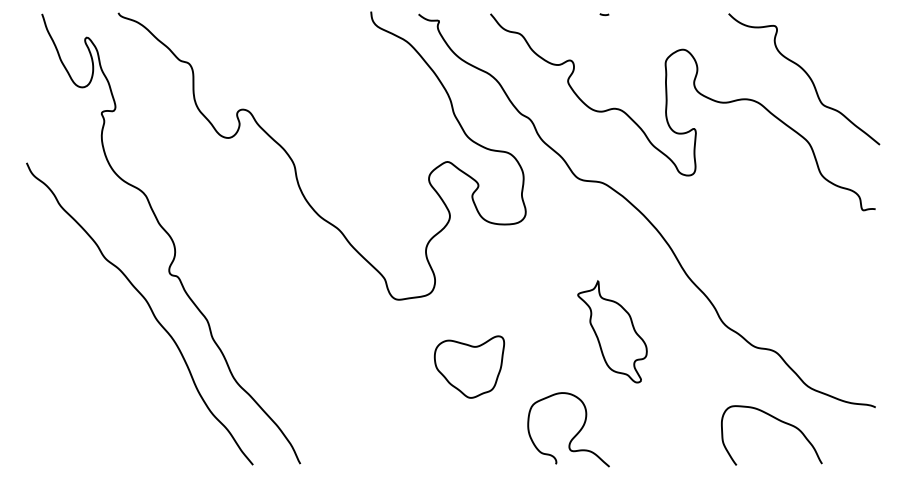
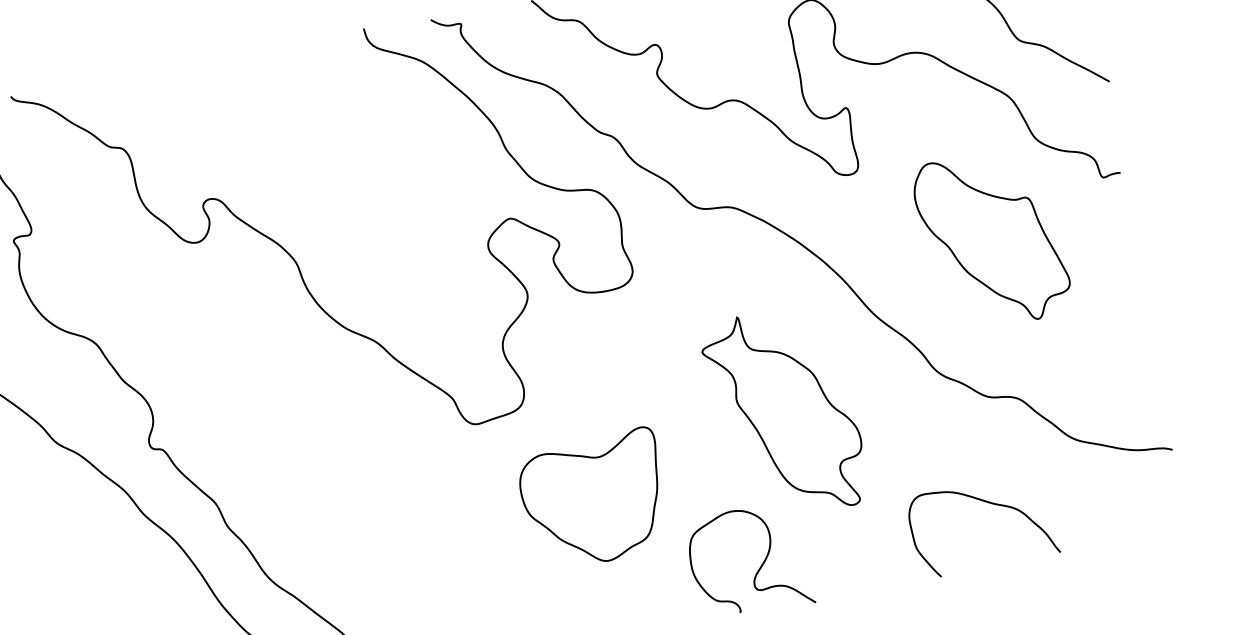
part: (778, 238) -> (992, 239), added
part: (612, 331) -> (784, 412), size x1.43
part: (469, 366) -> (594, 498), size x1.43
curve: (779, 421) -> (989, 504), moved

